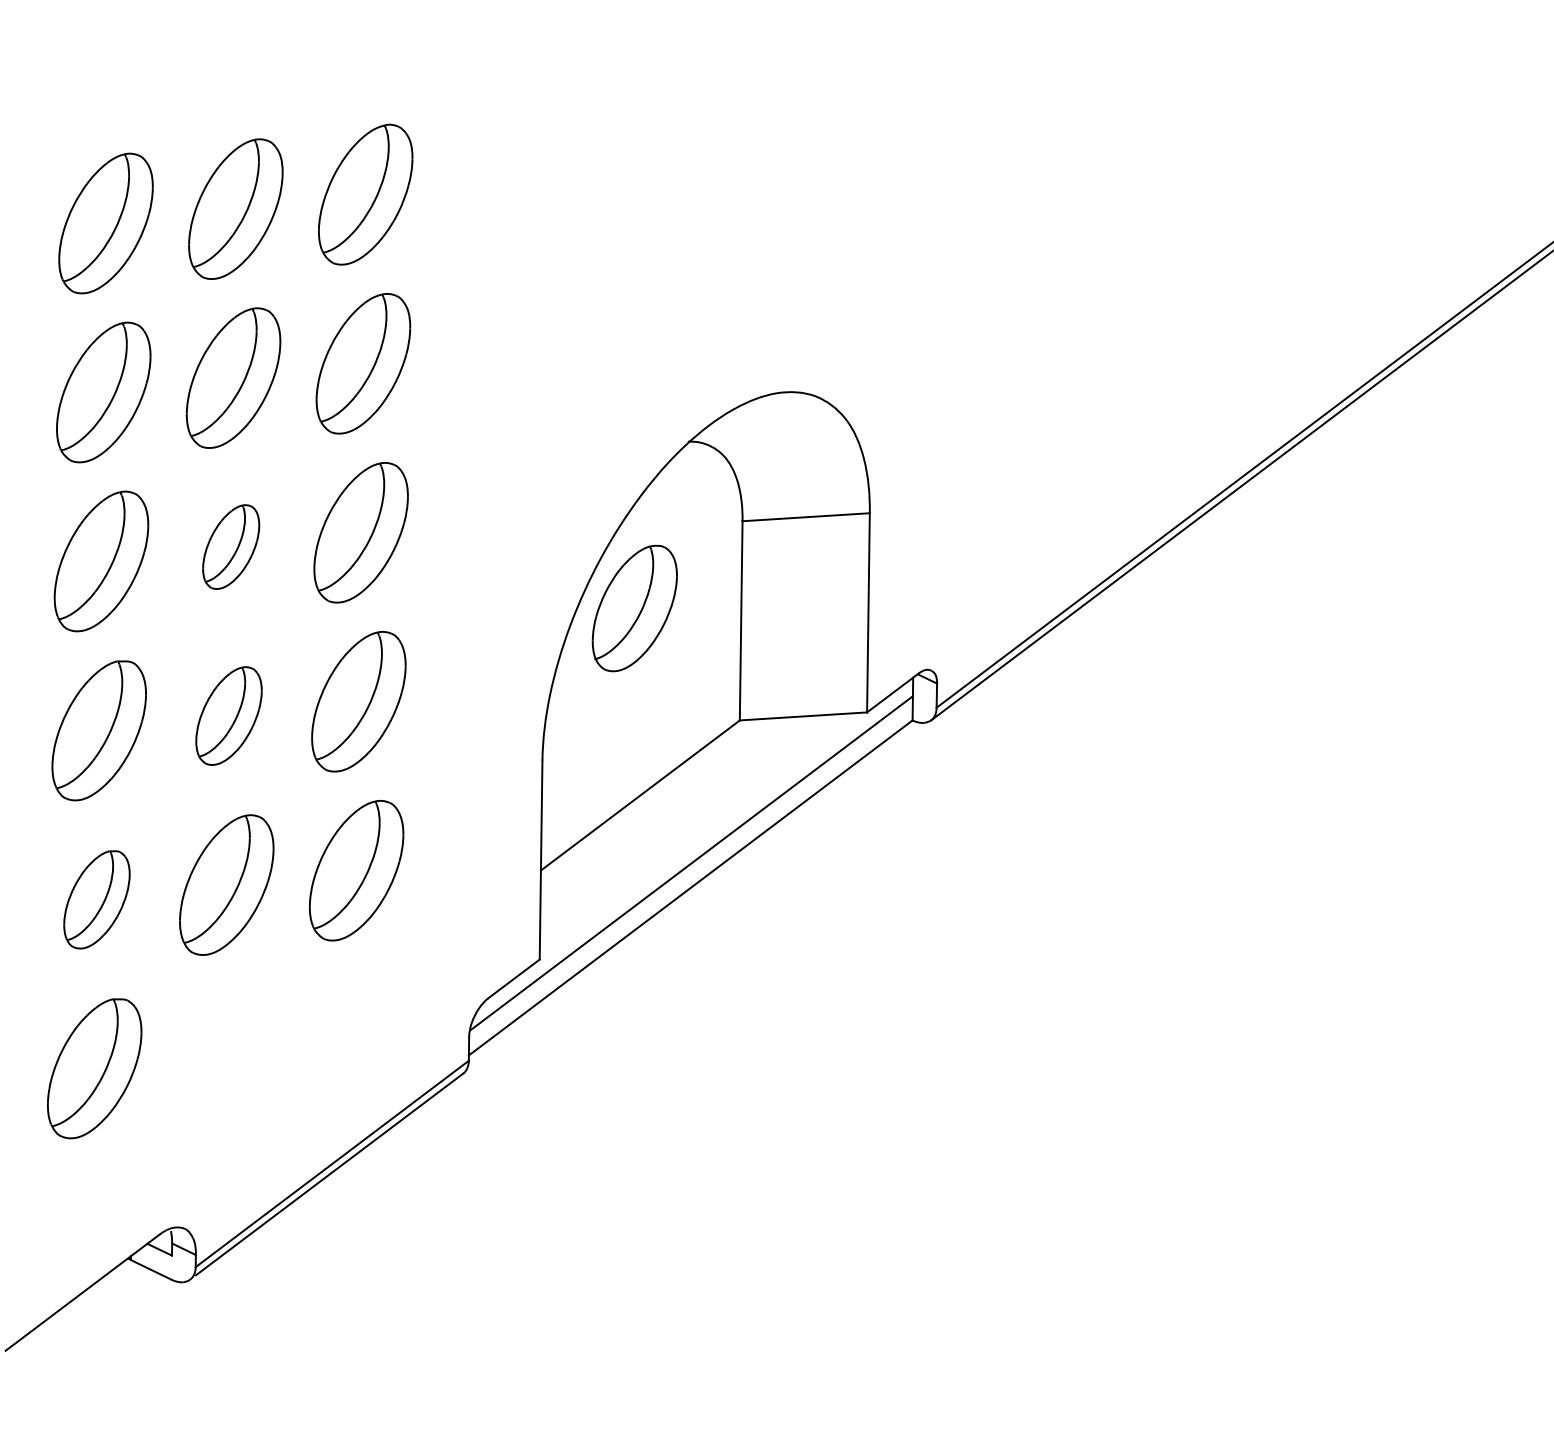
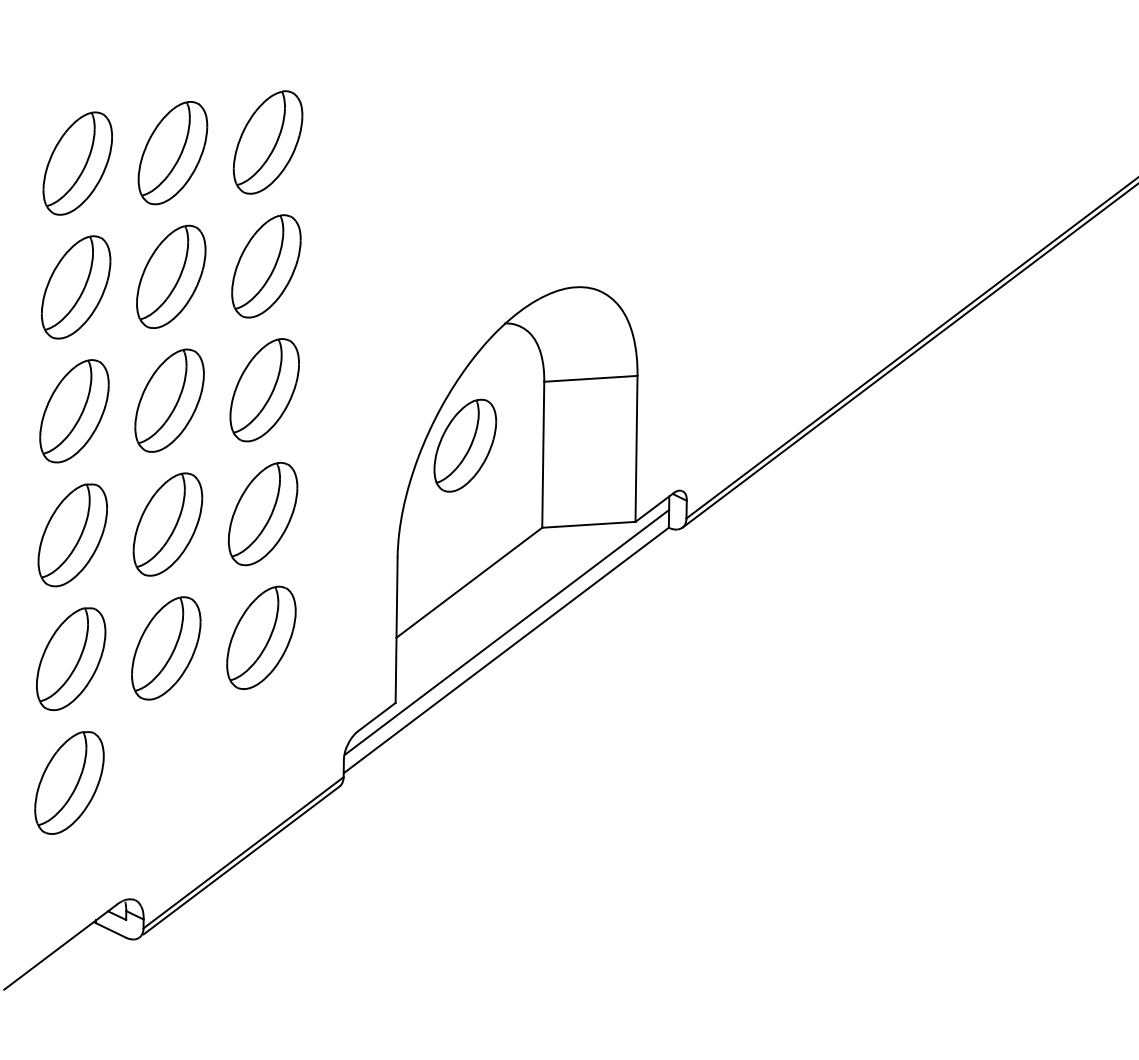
part: (230, 546) -> (169, 400), size x1.67
part: (228, 715) -> (167, 524), size x1.43
part: (96, 899) -> (70, 658), size x1.43

